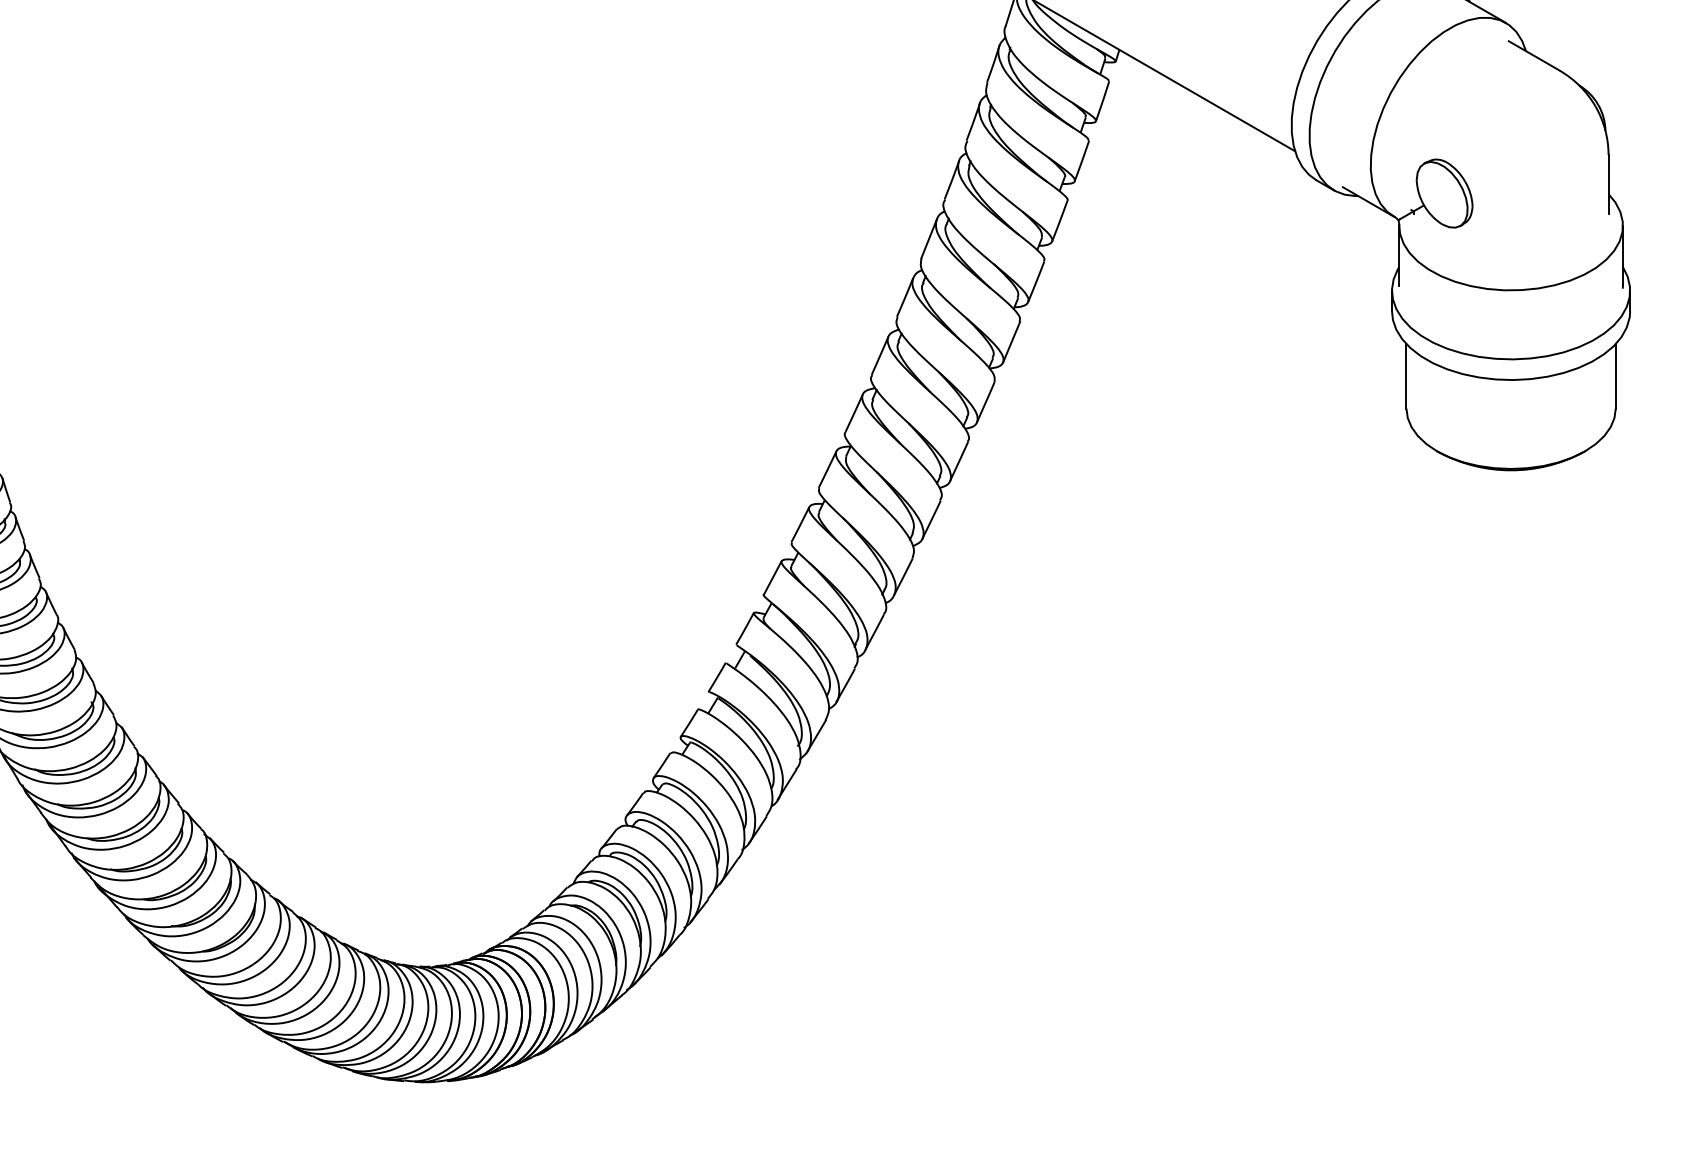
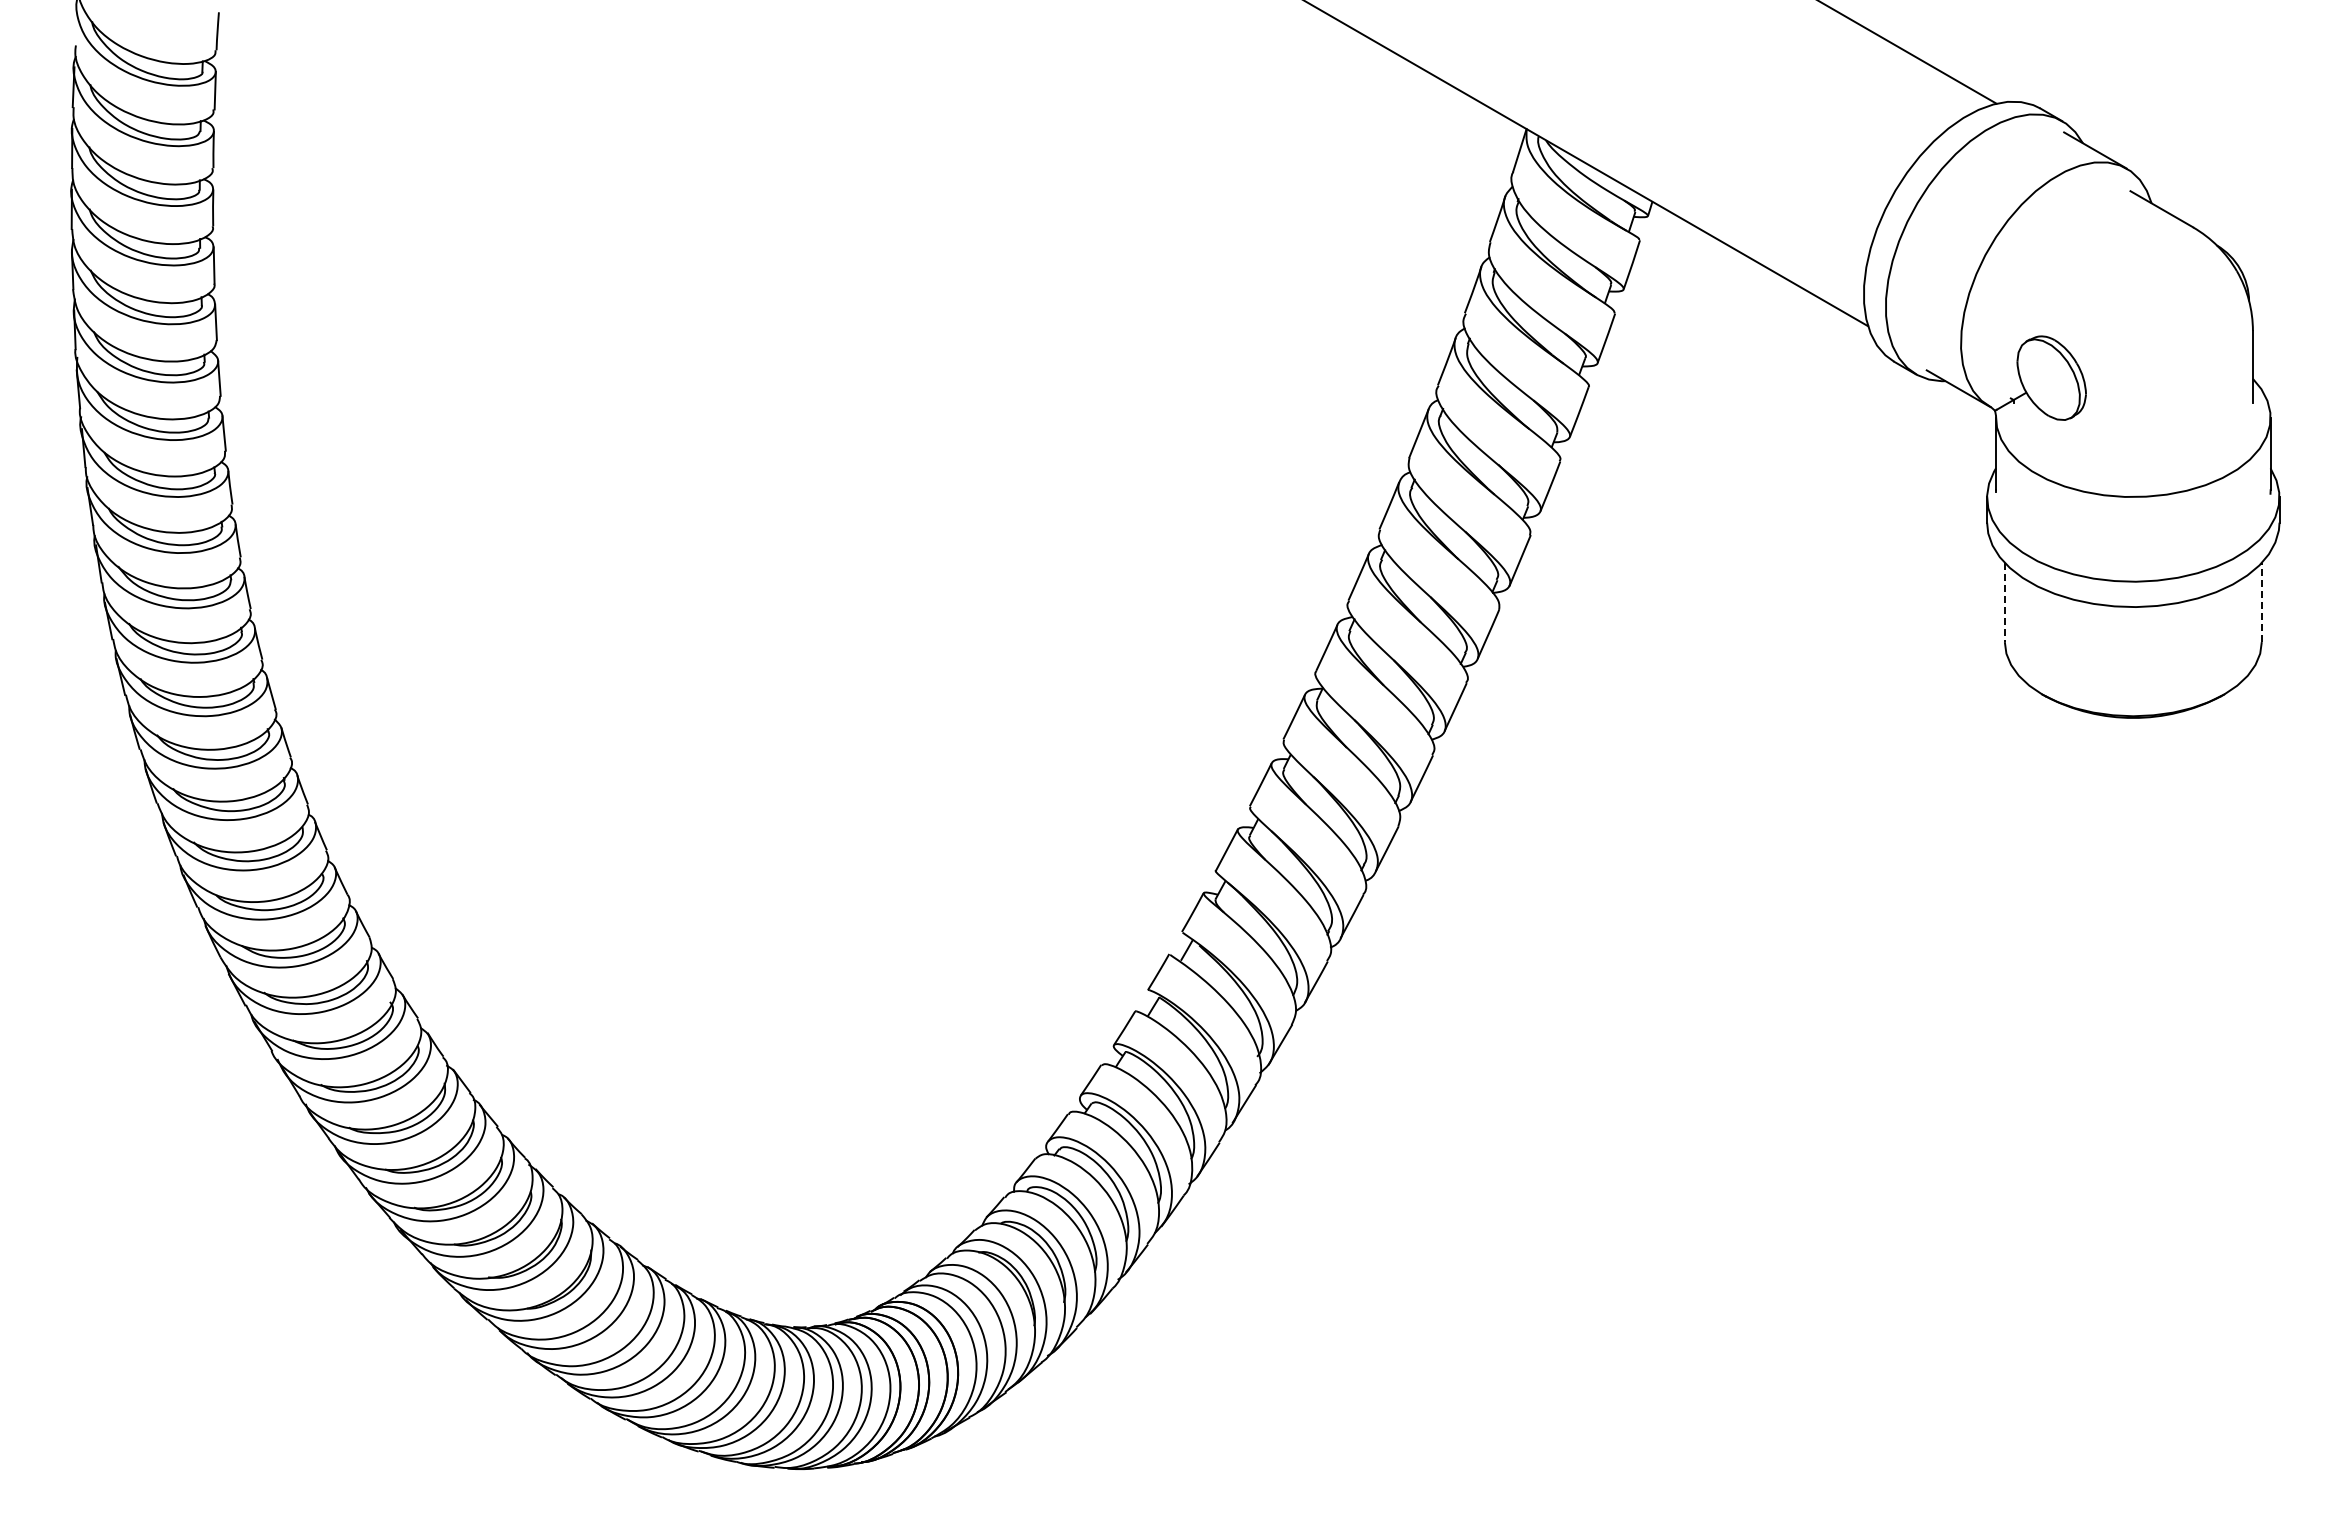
line: (1406, 376) -> (2004, 602), solid -> dashed
line: (1615, 376) -> (2261, 602), solid -> dashed

